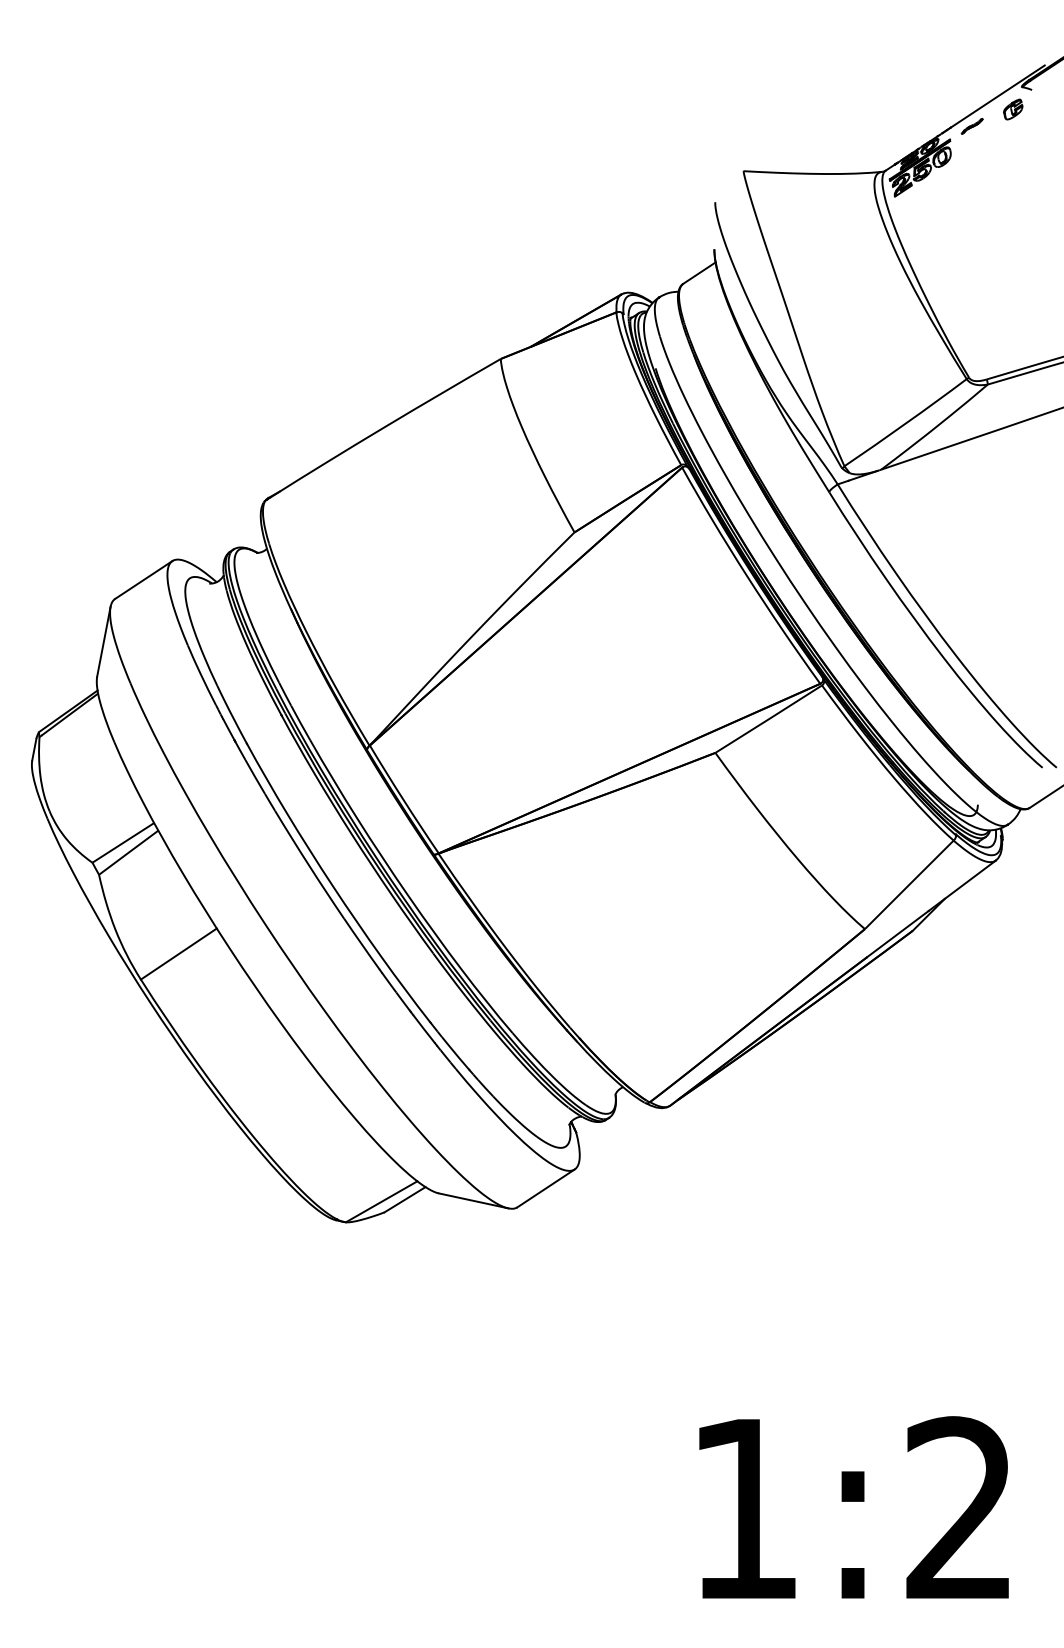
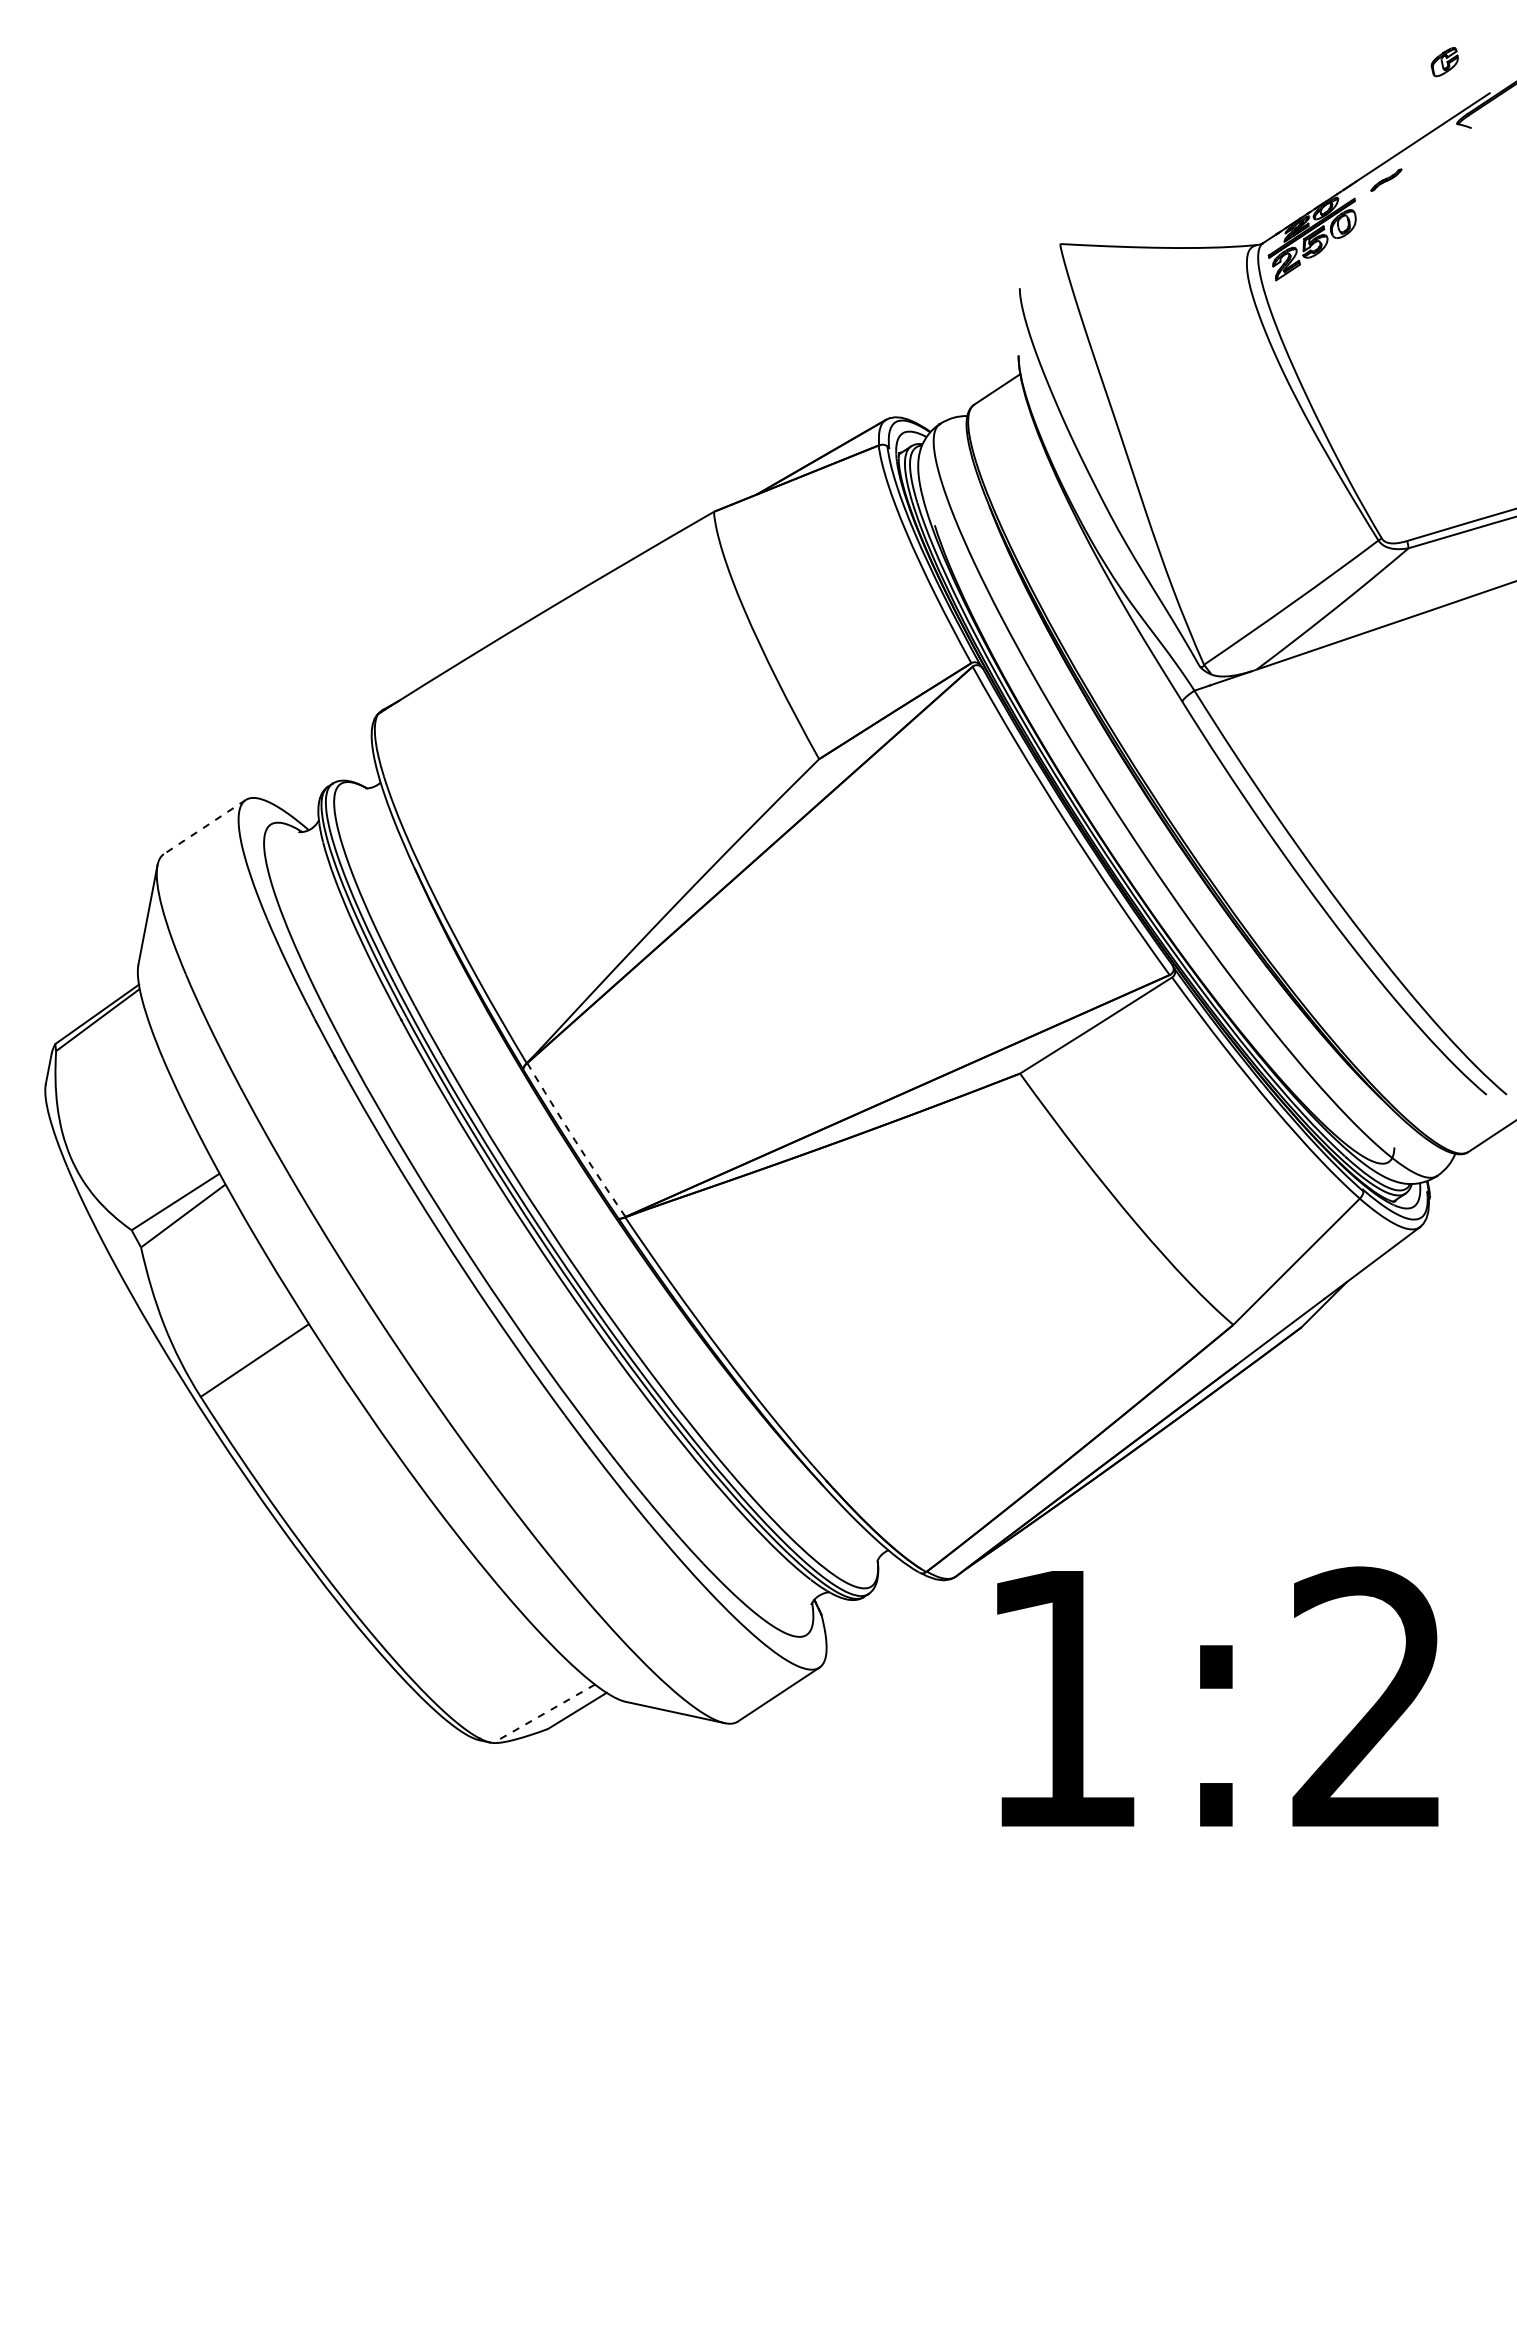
part: (1013, 109) -> (1444, 62), moved
line: (143, 580) -> (204, 827), solid -> dashed
arc: (403, 799) -> (575, 1140), solid -> dashed
line: (381, 1201) -> (544, 1713), solid -> dashed
text: (853, 1507) -> (1217, 1696), moved

